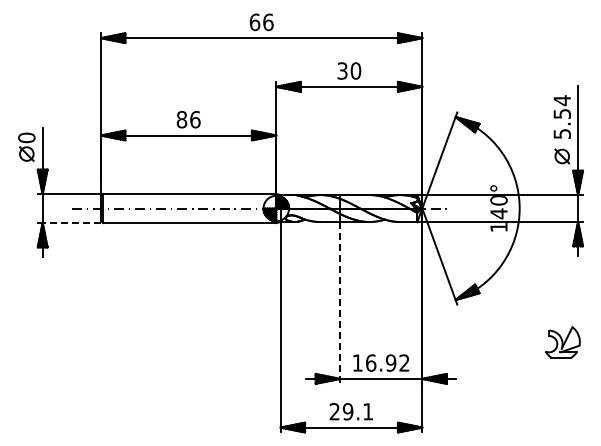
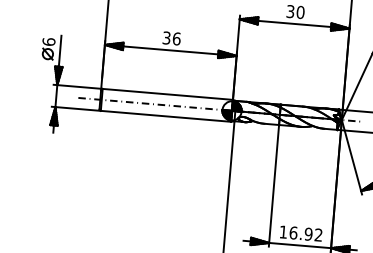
text: (181, 119) -> (166, 37), 86 -> 36
text: (26, 137) -> (48, 41), 0 -> 6
line: (71, 223) -> (77, 109), dashed -> solid
line: (339, 302) -> (273, 185), dashed -> solid

